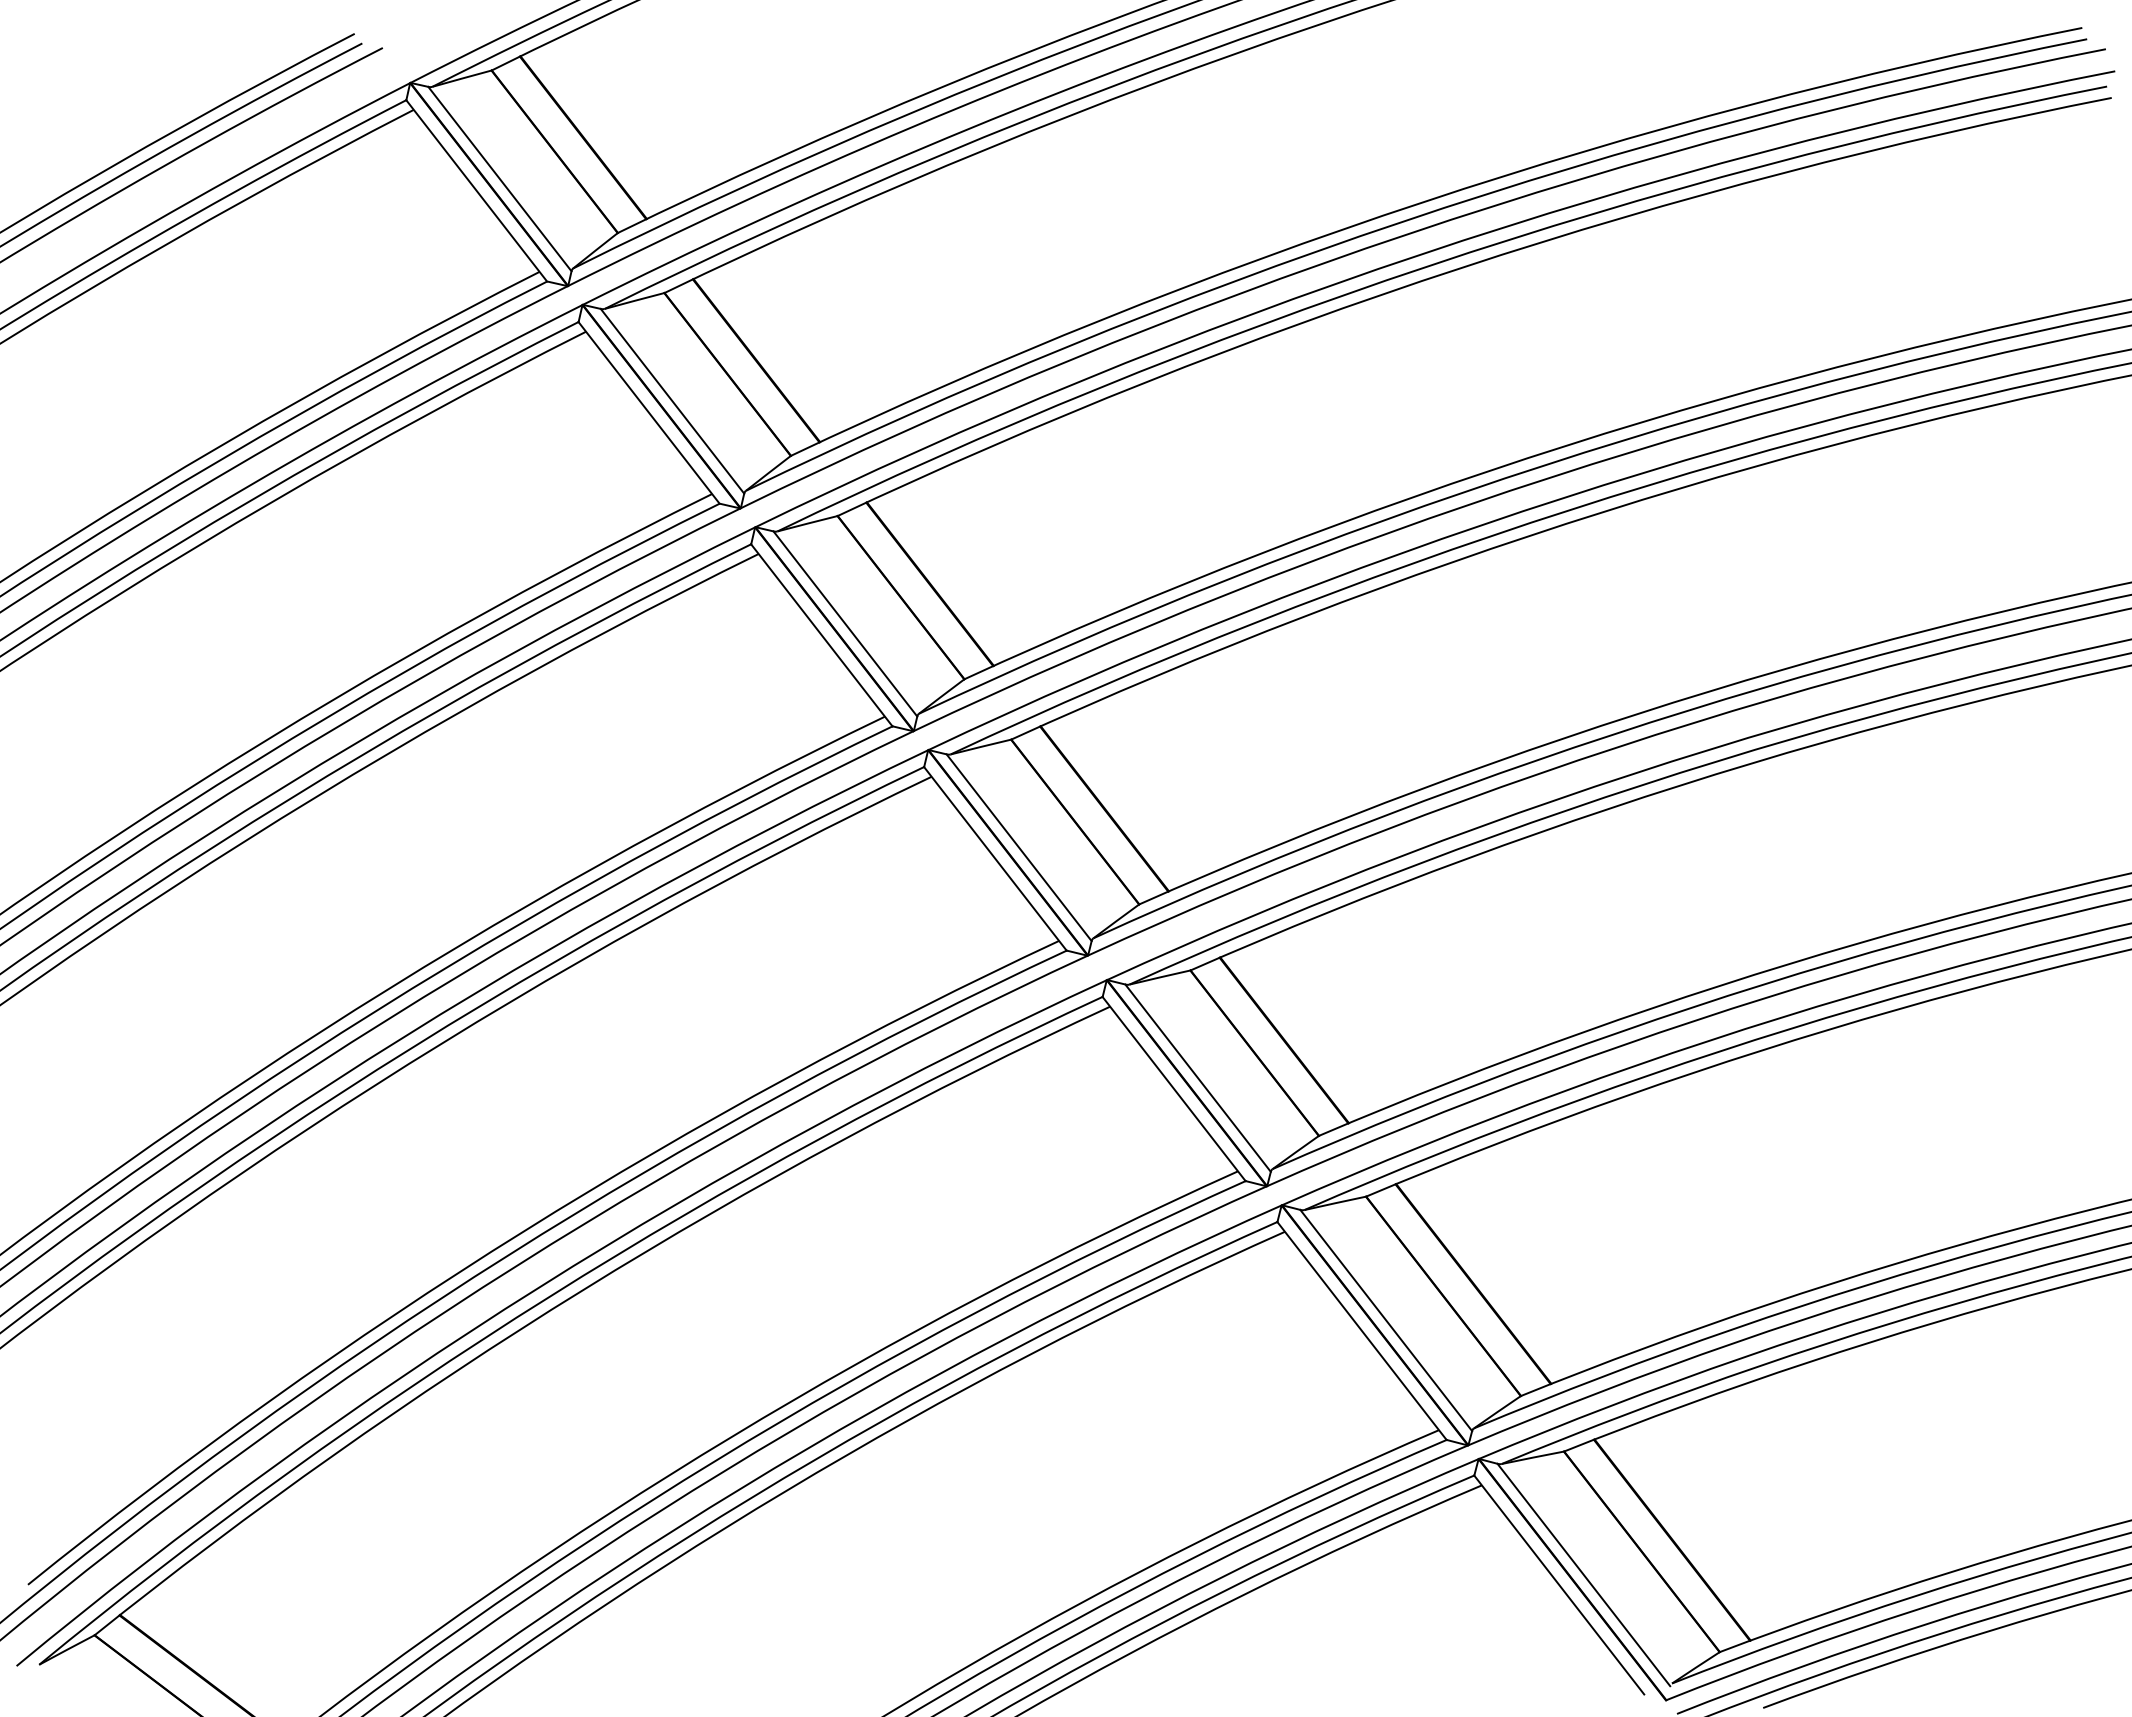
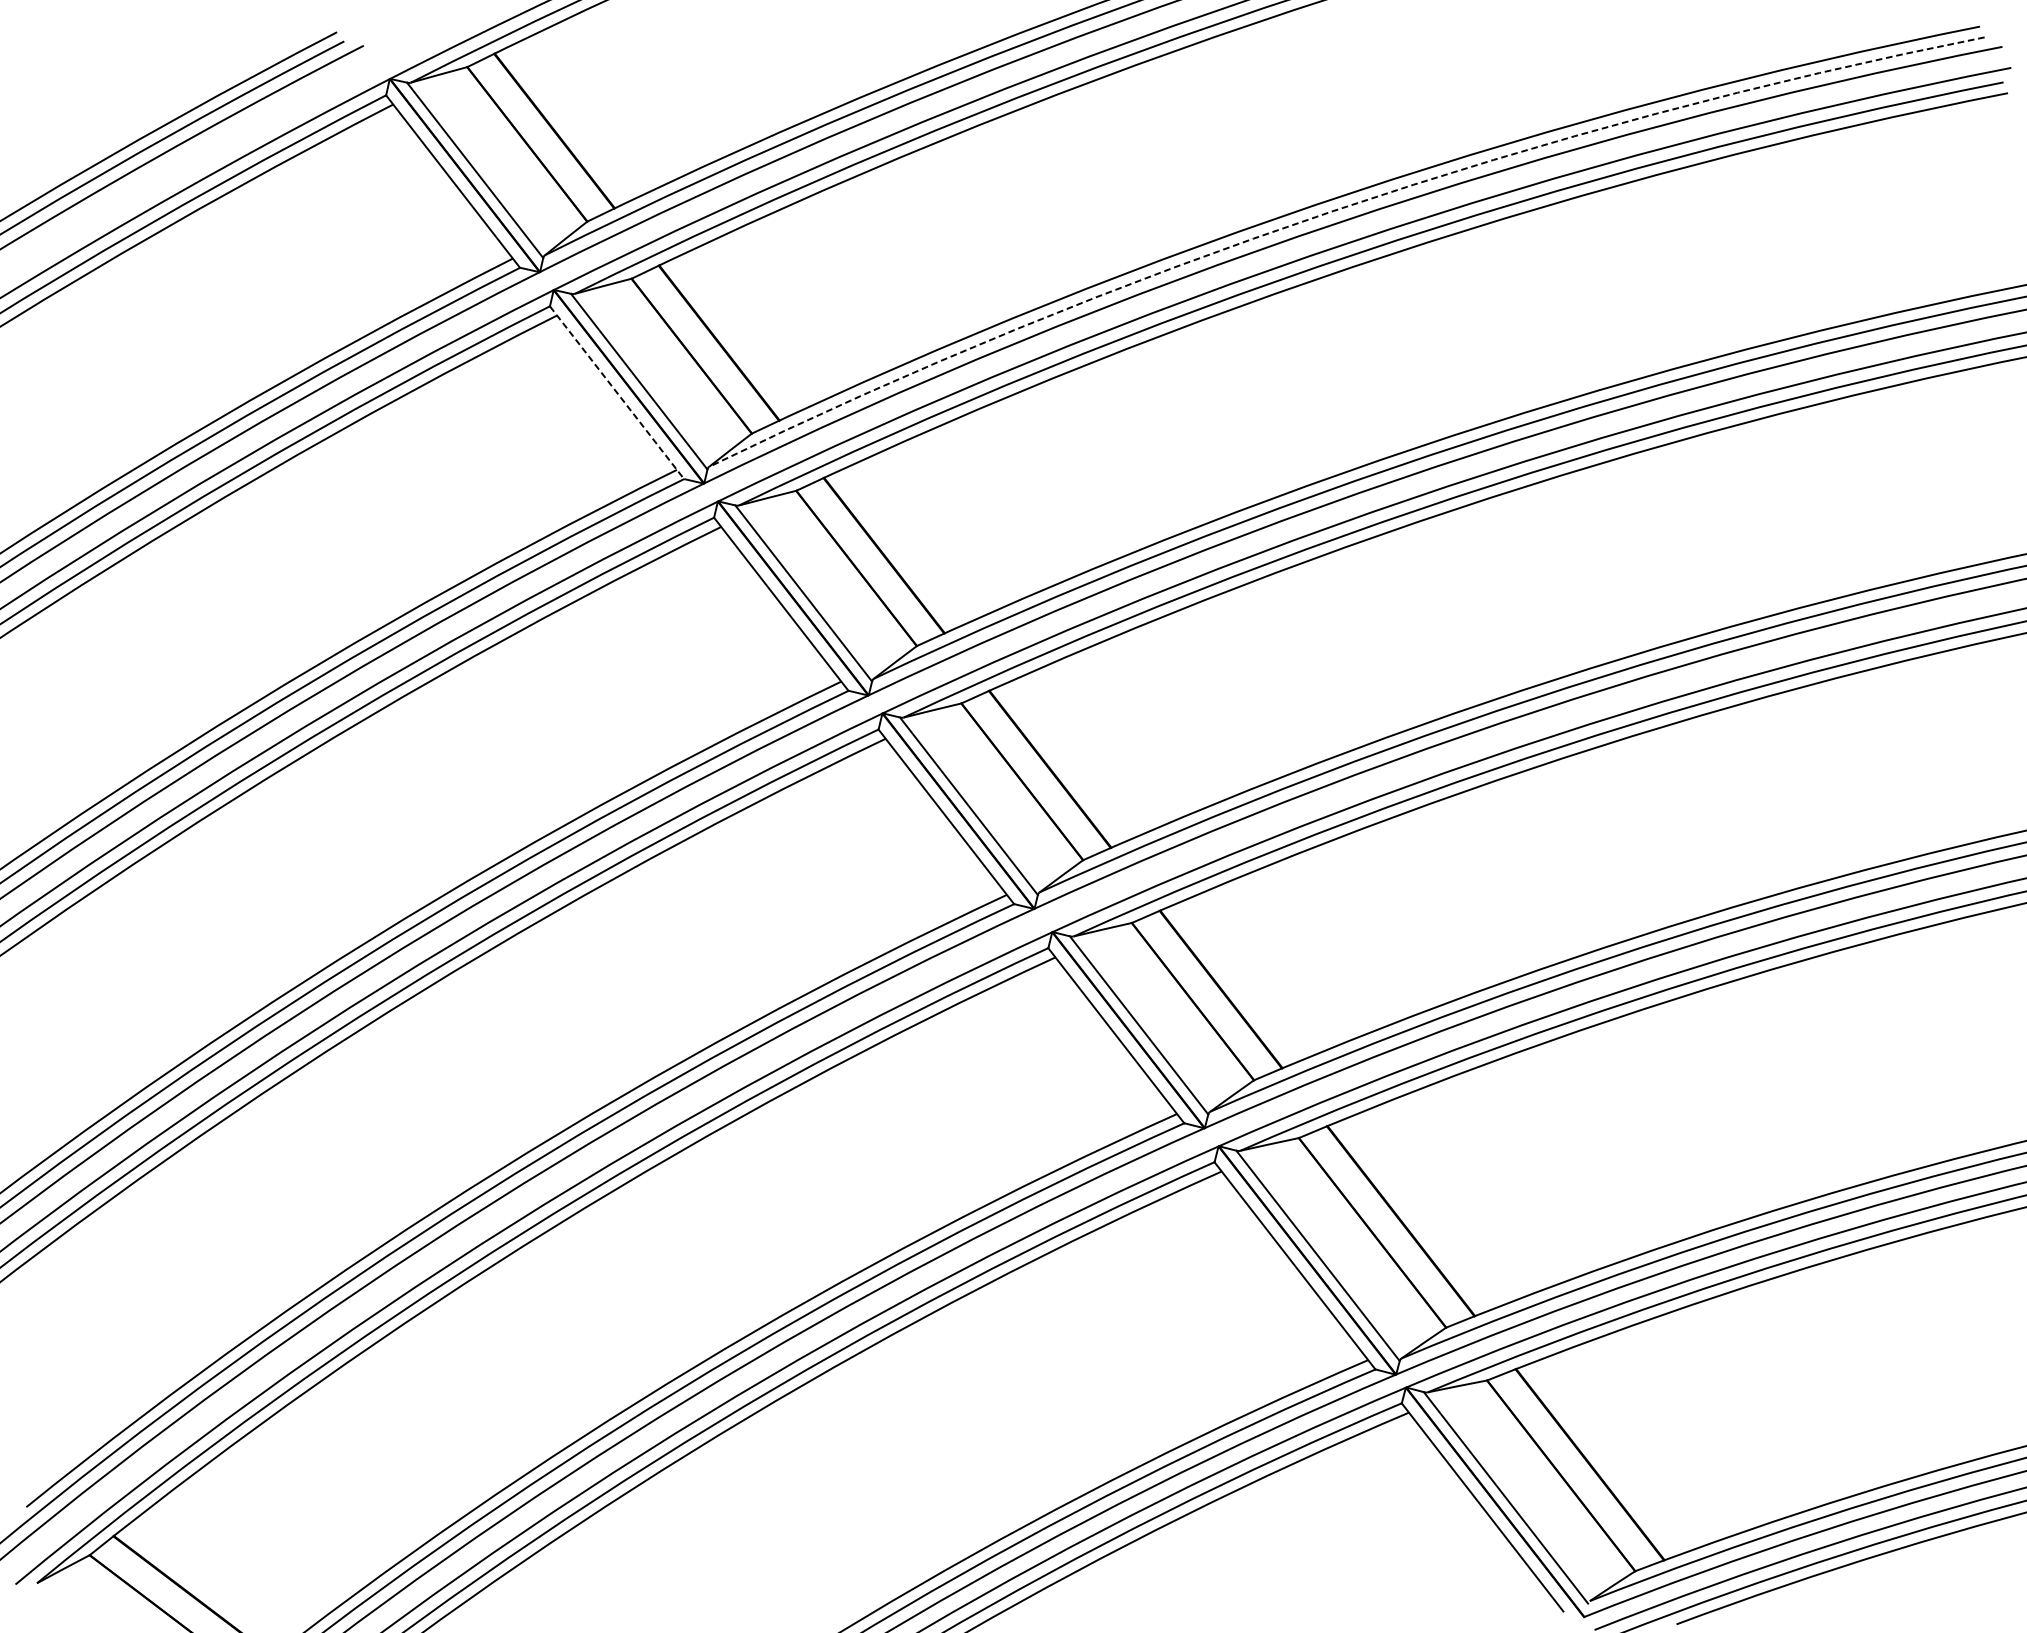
arc: (1402, 221) -> (1333, 210), solid -> dashed
line: (649, 412) -> (617, 392), solid -> dashed

